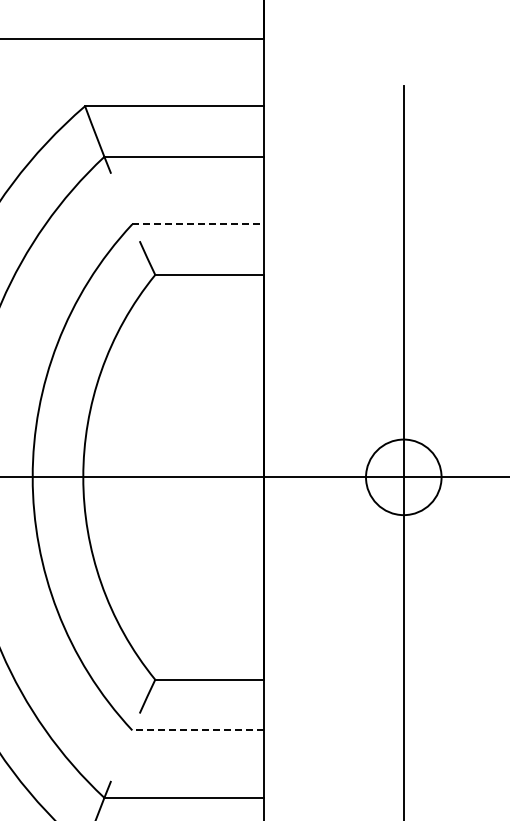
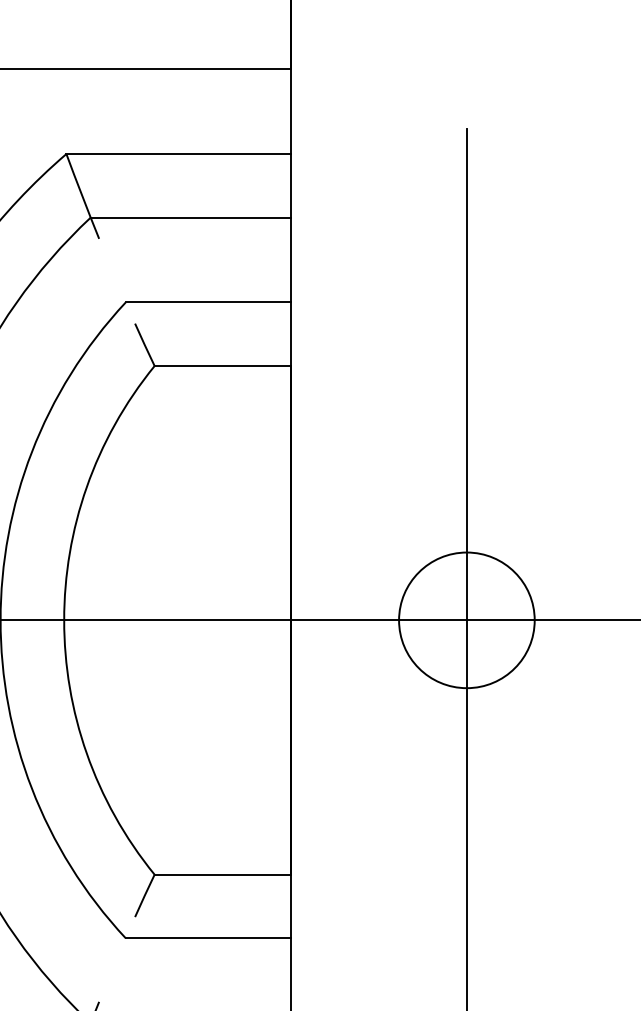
line: (198, 224) -> (208, 302), dashed -> solid
circle: (403, 477) -> (466, 620), size x1.43
line: (198, 730) -> (208, 938), dashed -> solid

